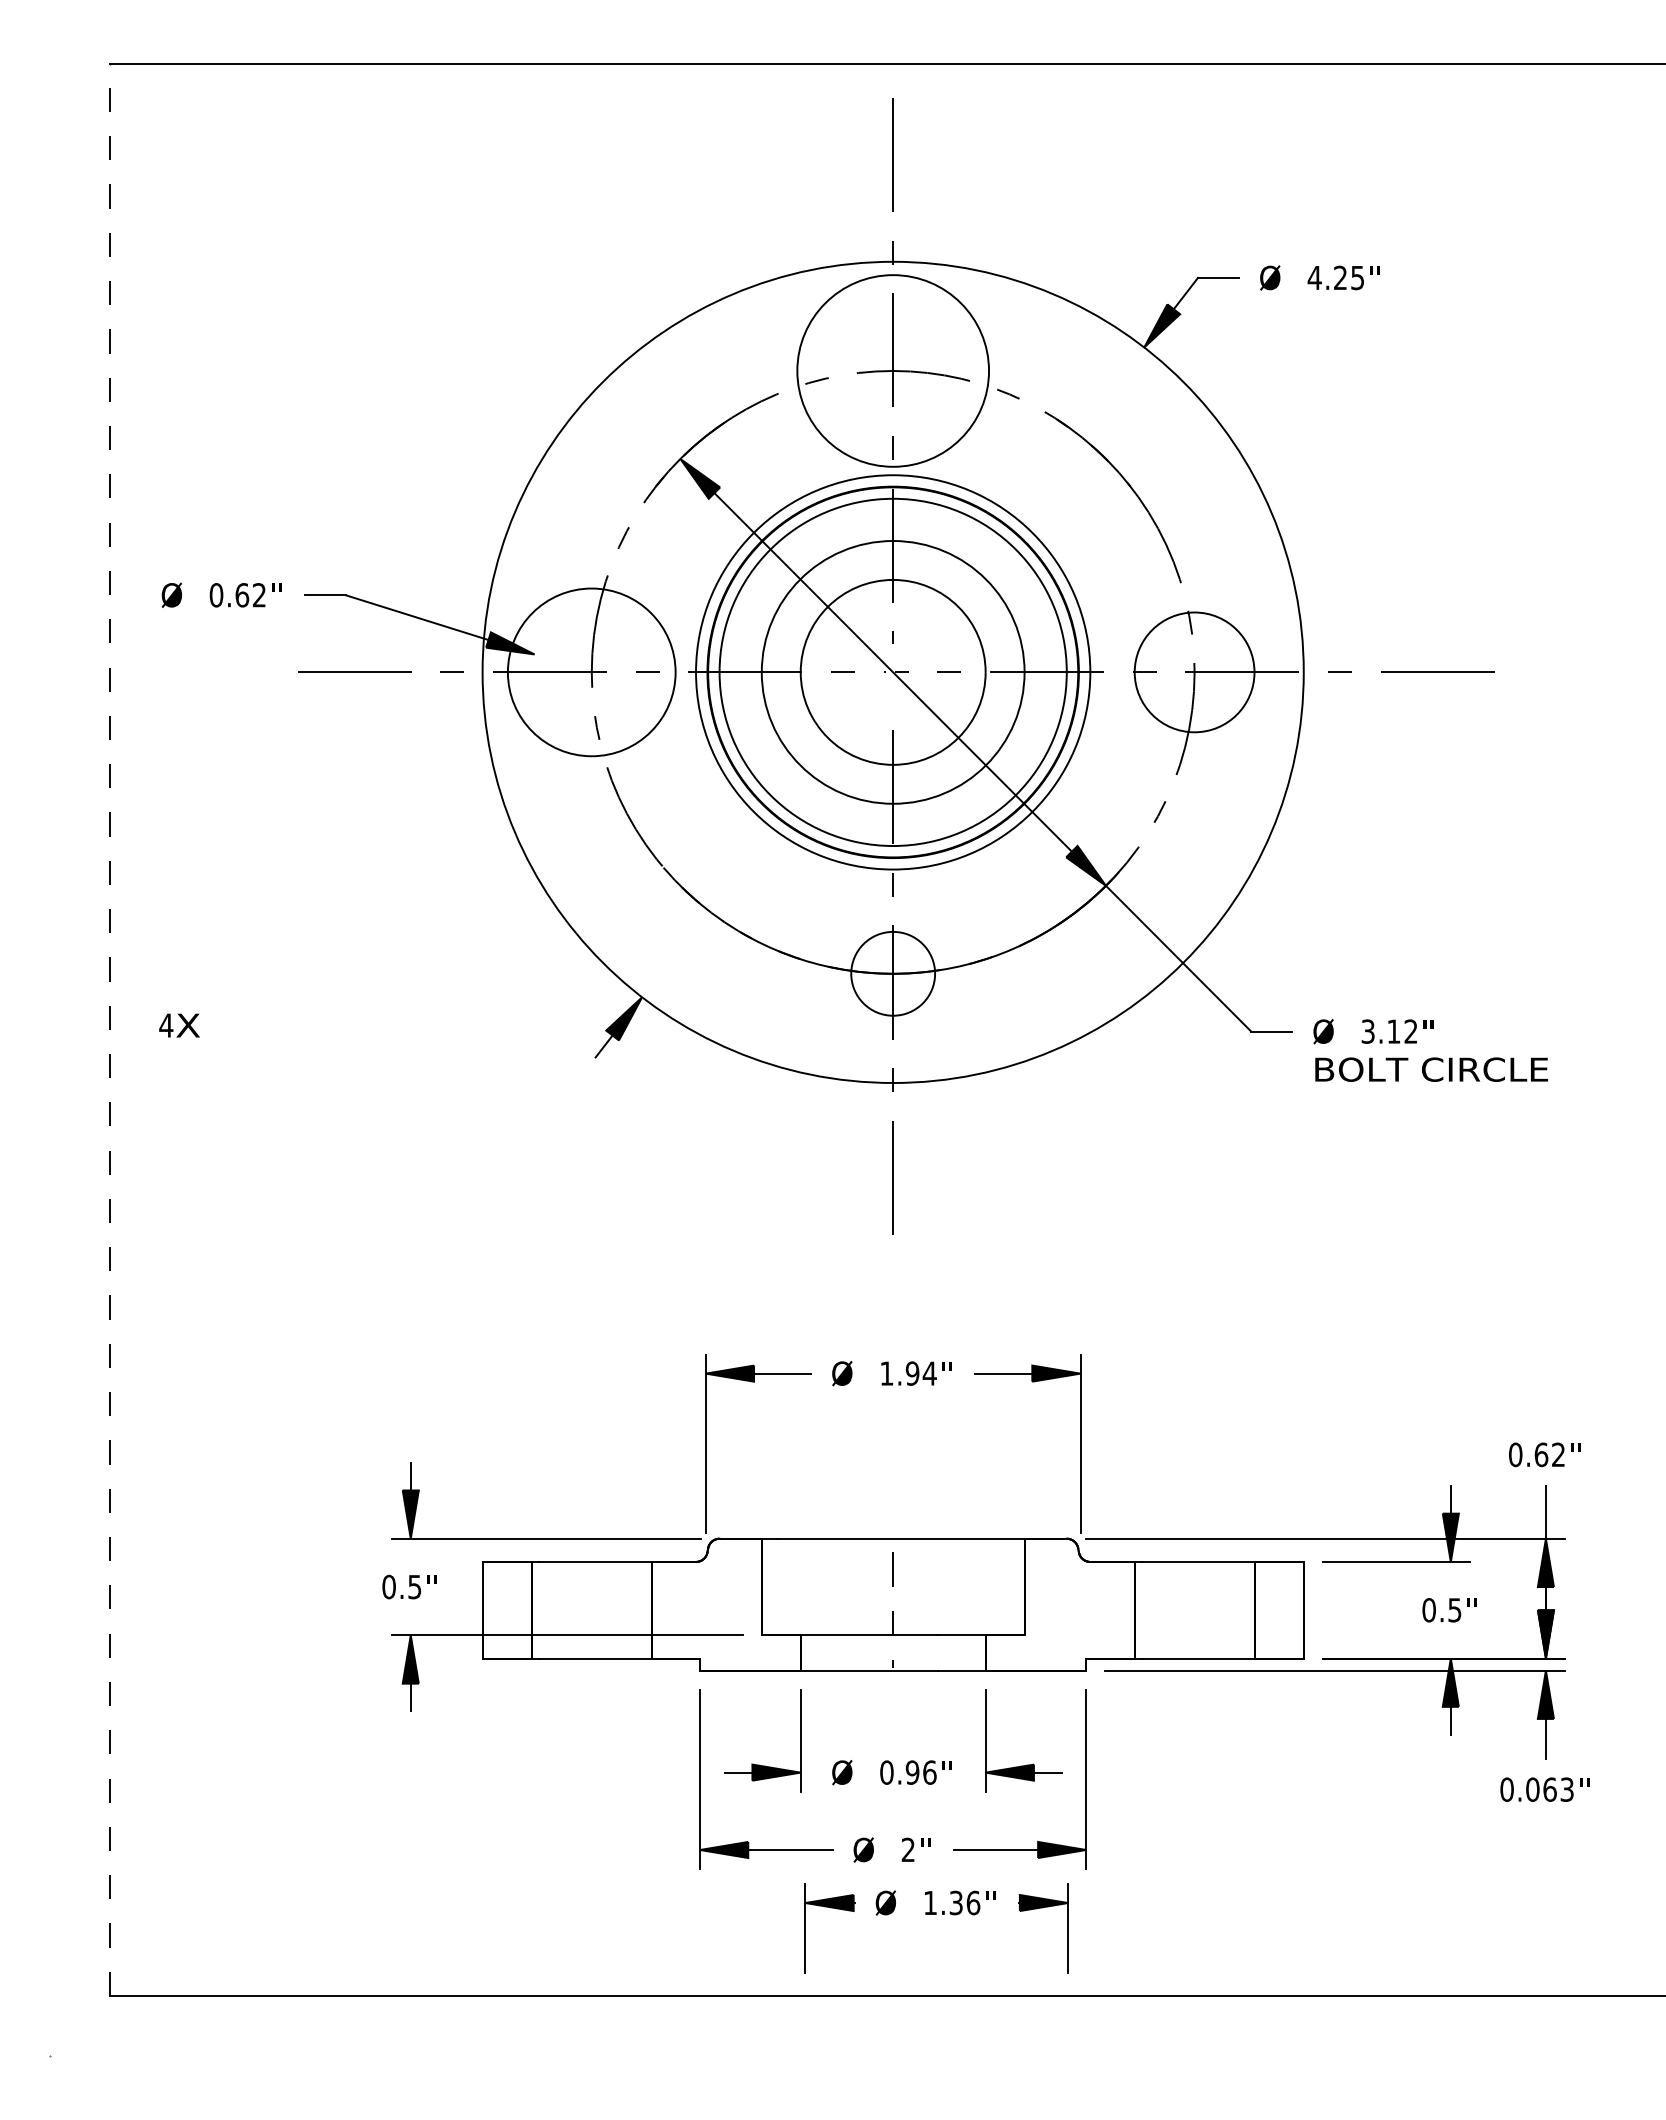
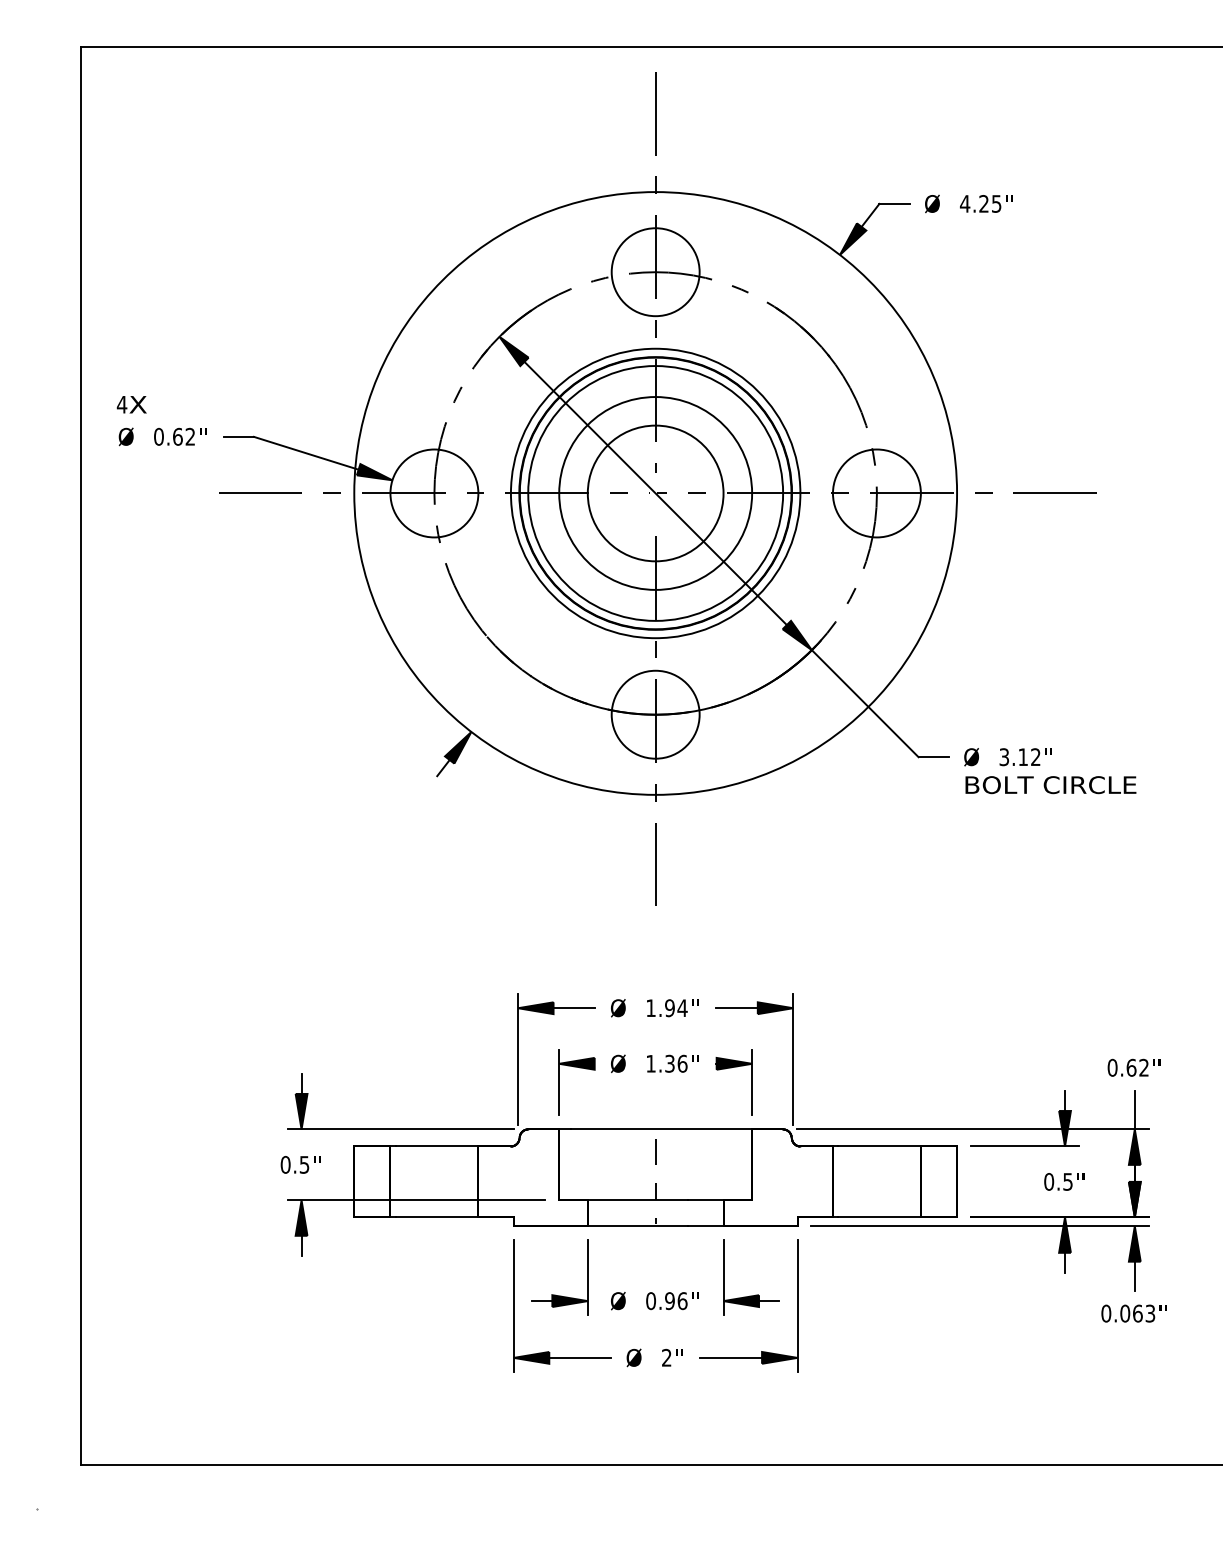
circle: (892, 371) -> (655, 272), size x0.62
circle: (591, 672) -> (434, 493), size x0.71
circle: (892, 973) -> (655, 714), size x1.43
text: (179, 1025) -> (131, 404), moved
line: (110, 1029) -> (81, 755), dashed -> solid
part: (936, 1914) -> (655, 1072), moved

